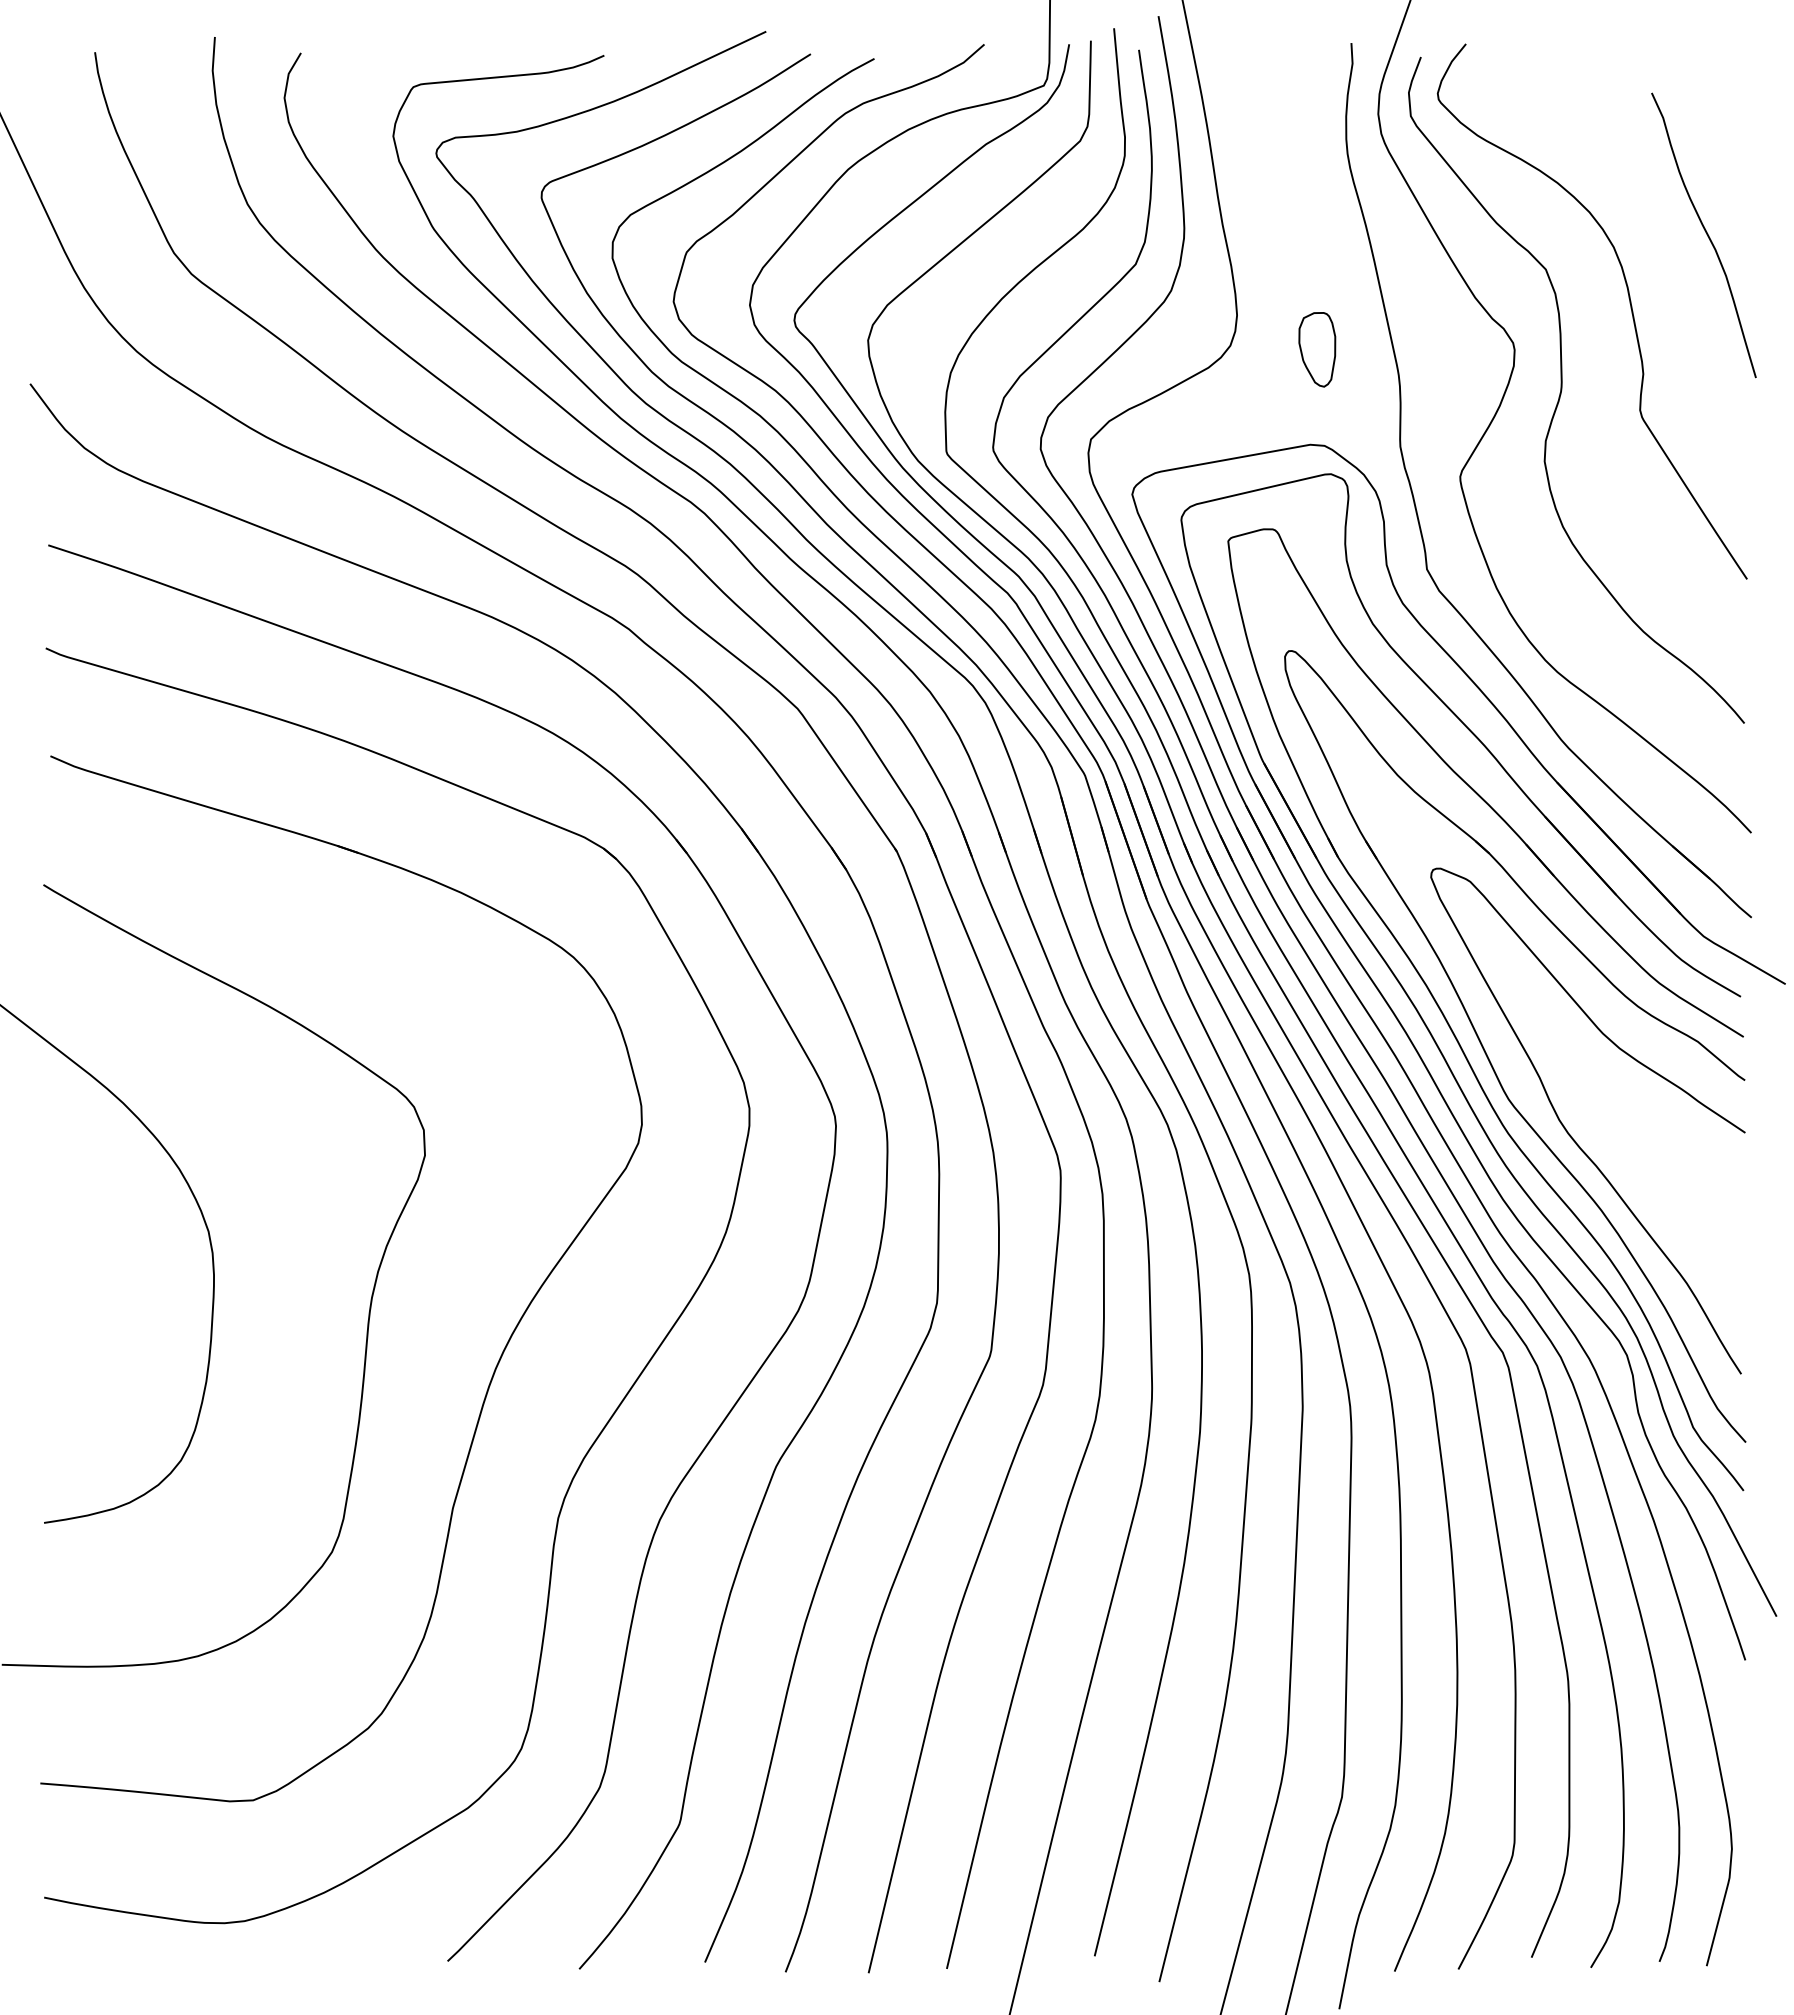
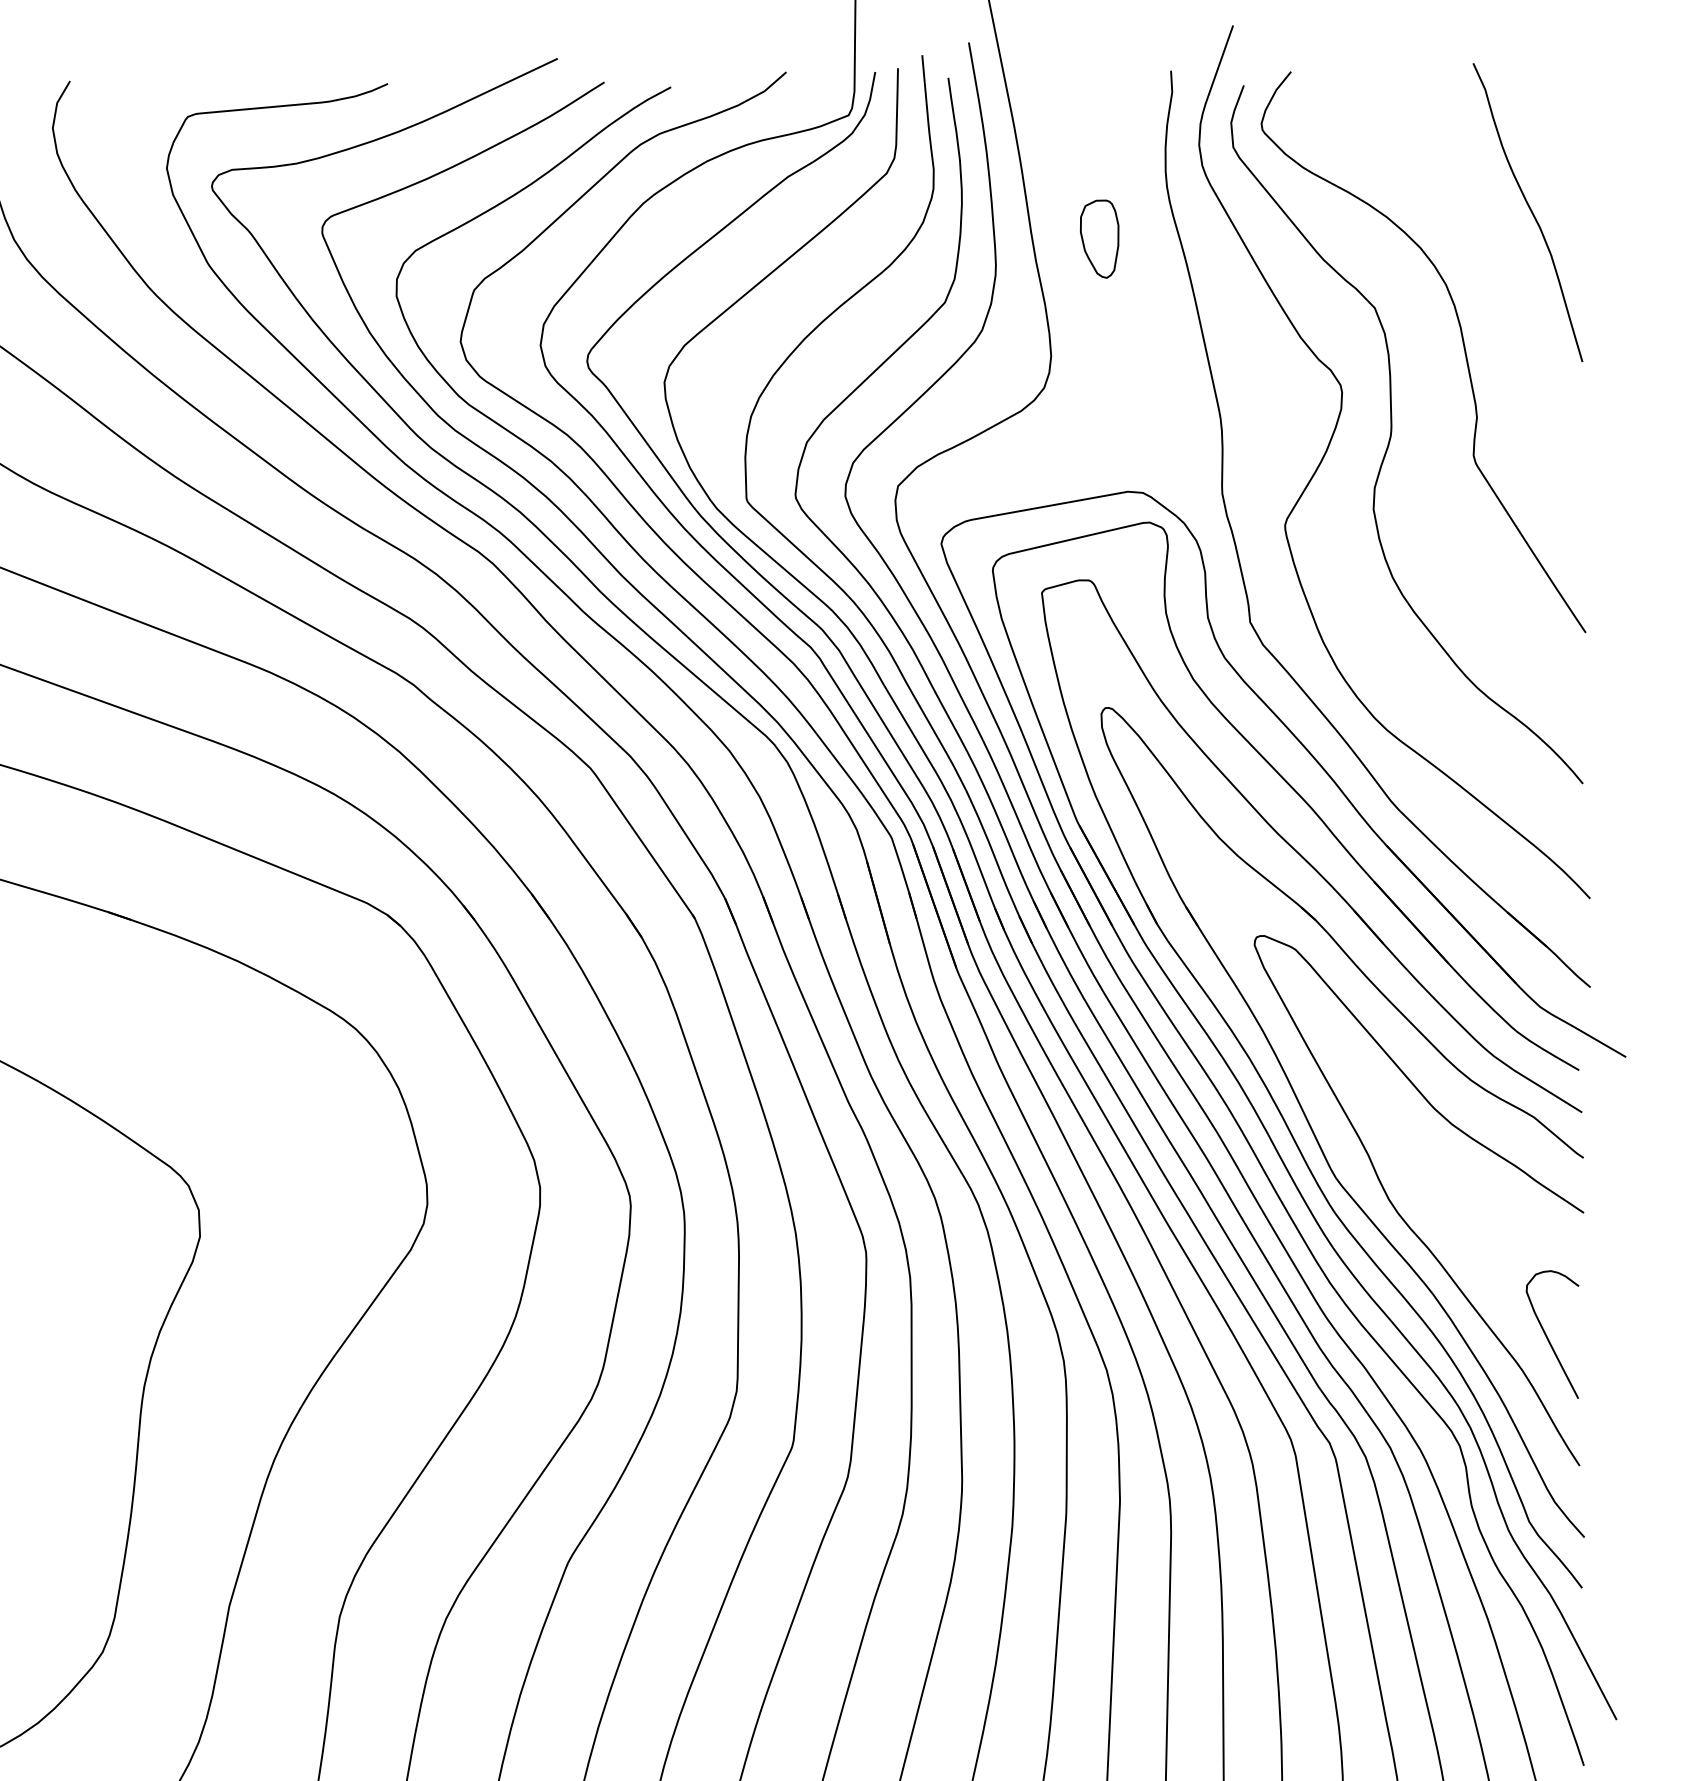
curve: (1706, 234) -> (1530, 211), moved
part: (1317, 349) -> (1099, 238), moved
curve: (1710, 1249) -> (1547, 1335), added

